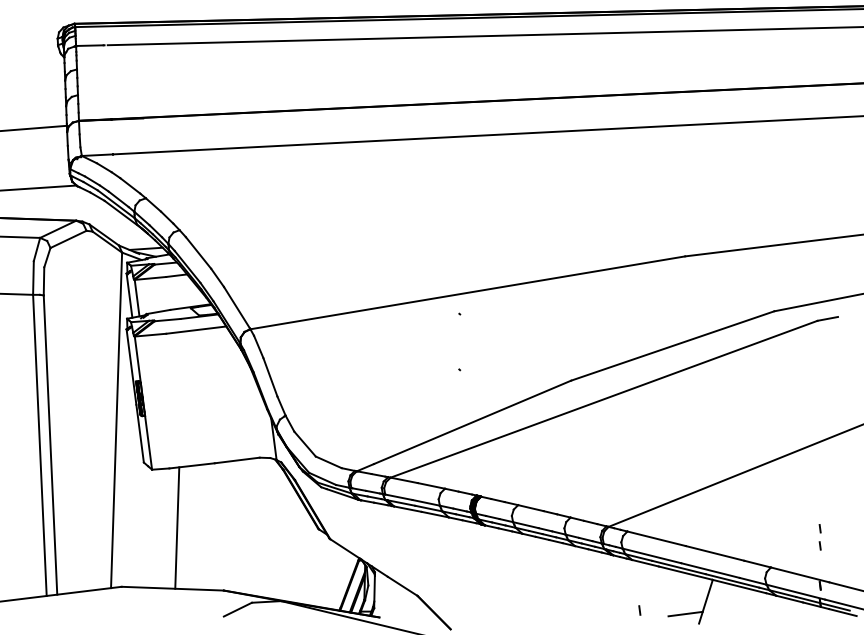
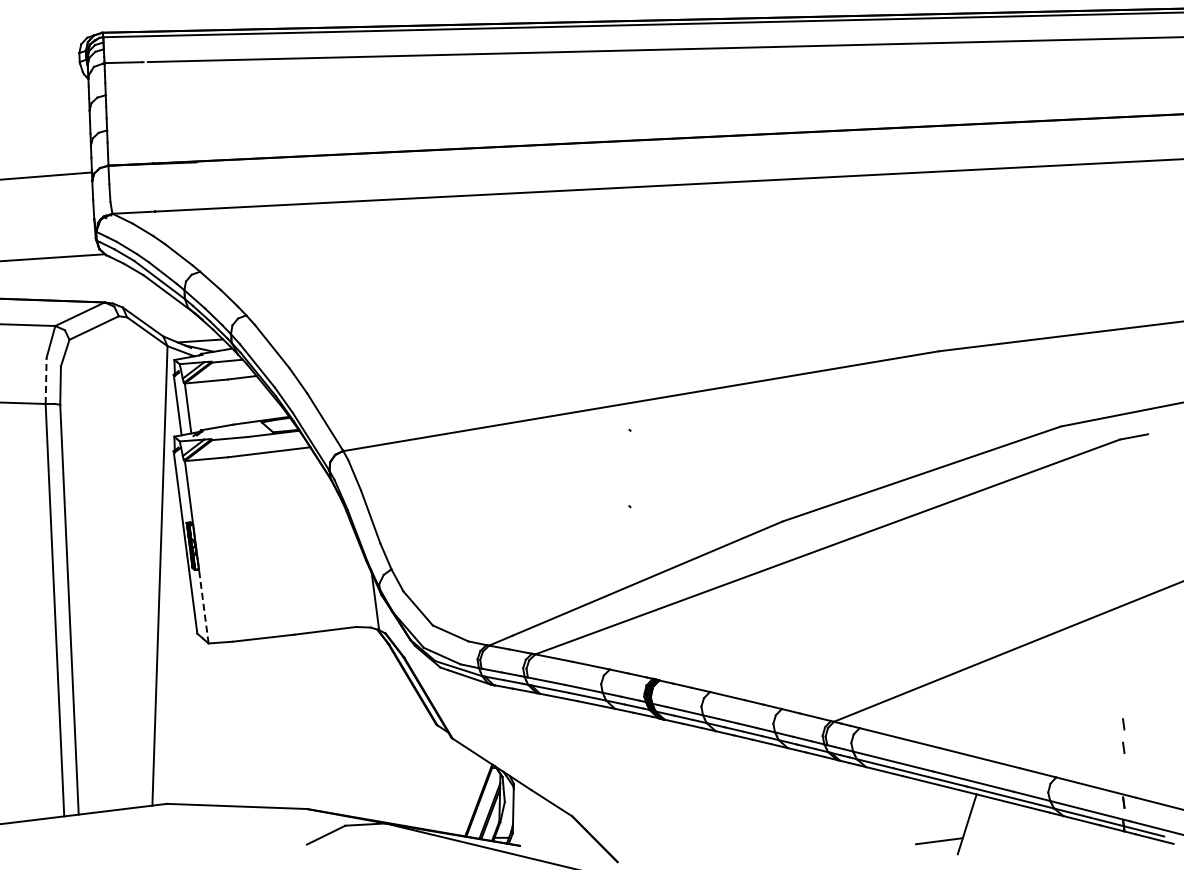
line: (33, 277) -> (46, 380), solid -> dashed
line: (148, 441) -> (203, 605), solid -> dashed
line: (176, 528) -> (242, 723), removed
line: (639, 610) -> (876, 836), removed

